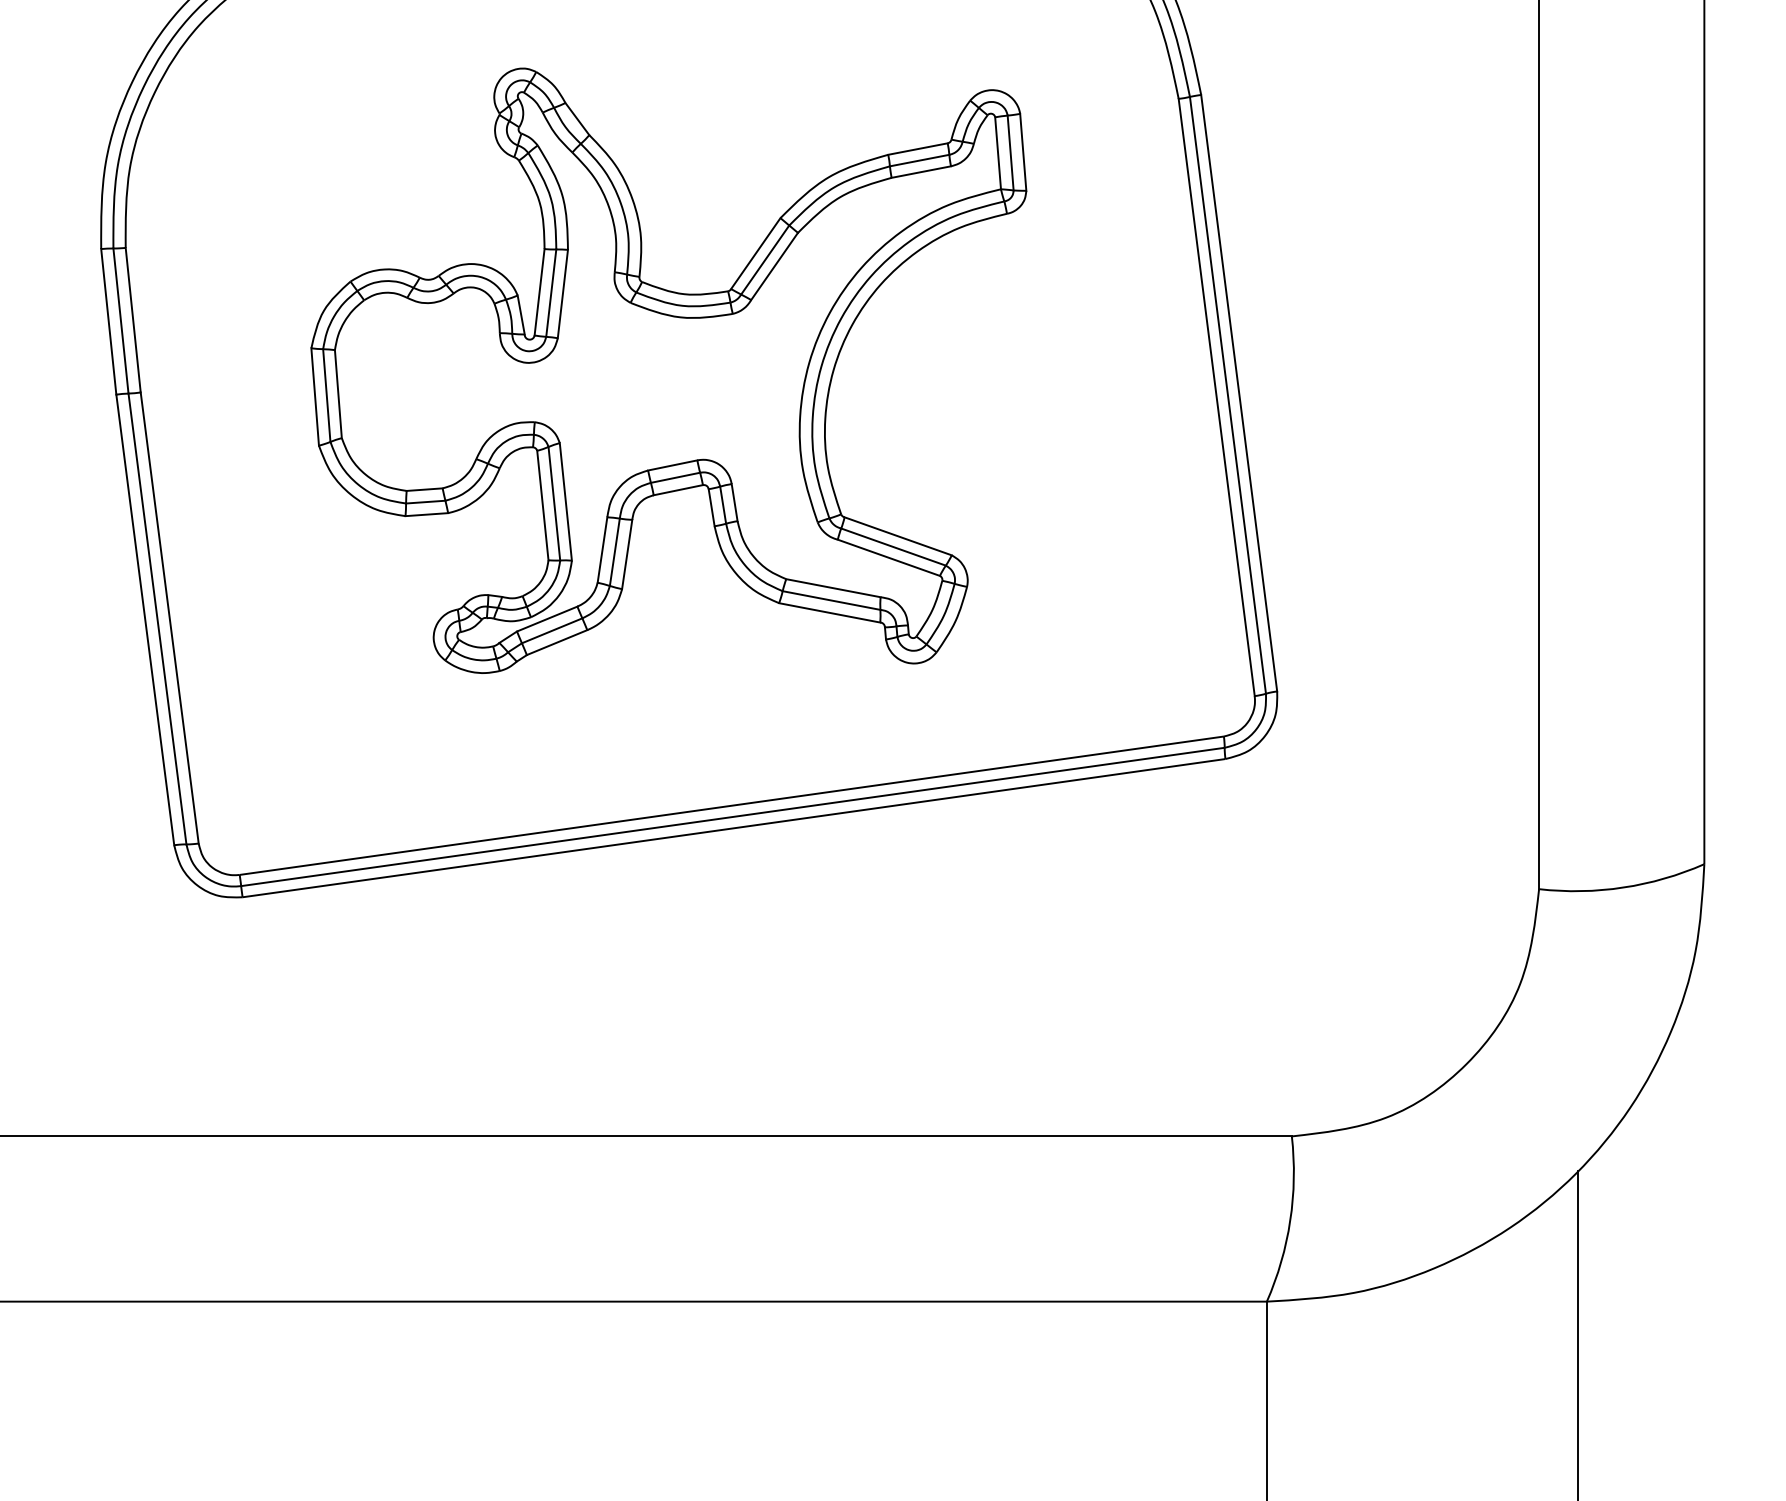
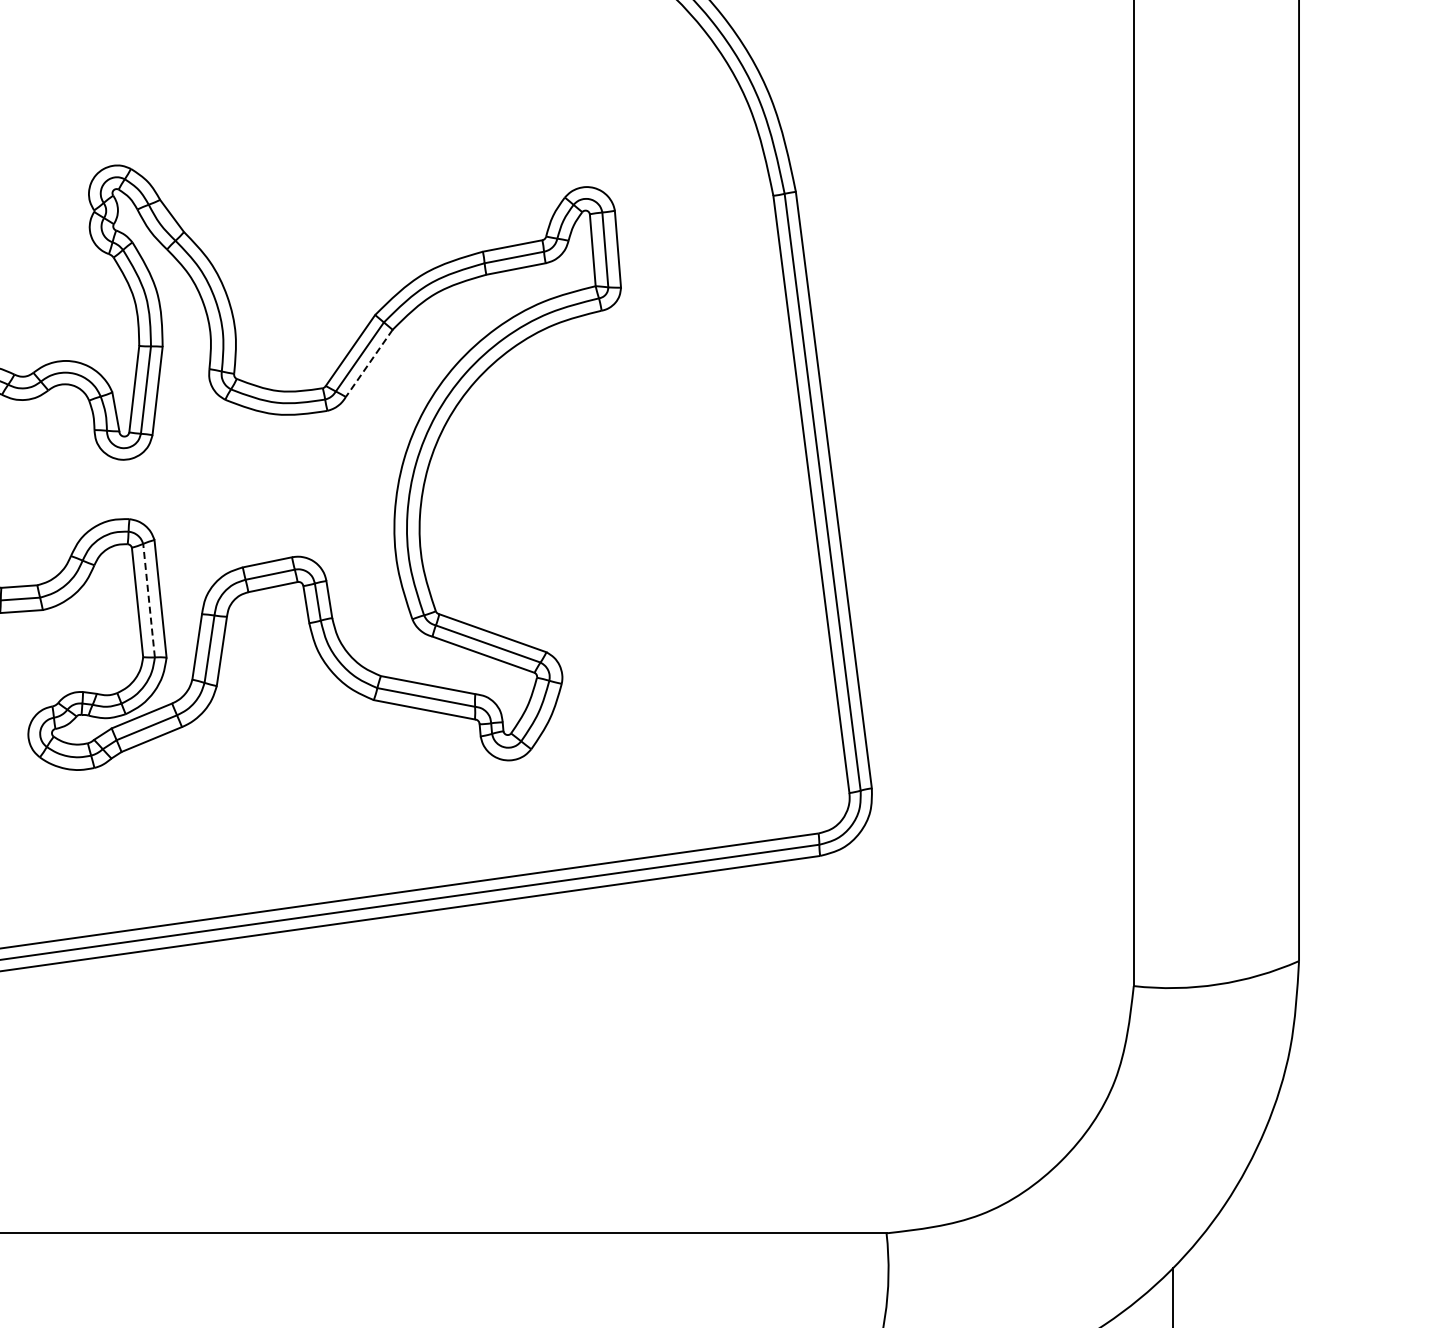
line: (774, 266) -> (369, 363), solid -> dashed
line: (554, 503) -> (149, 600), solid -> dashed

